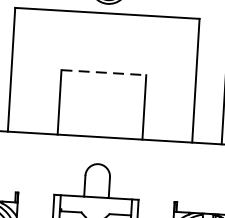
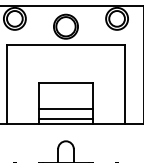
line: (104, 72) -> (66, 82), dashed -> solid
line: (100, 112) -> (65, 108), added
line: (99, 128) -> (65, 118), added

